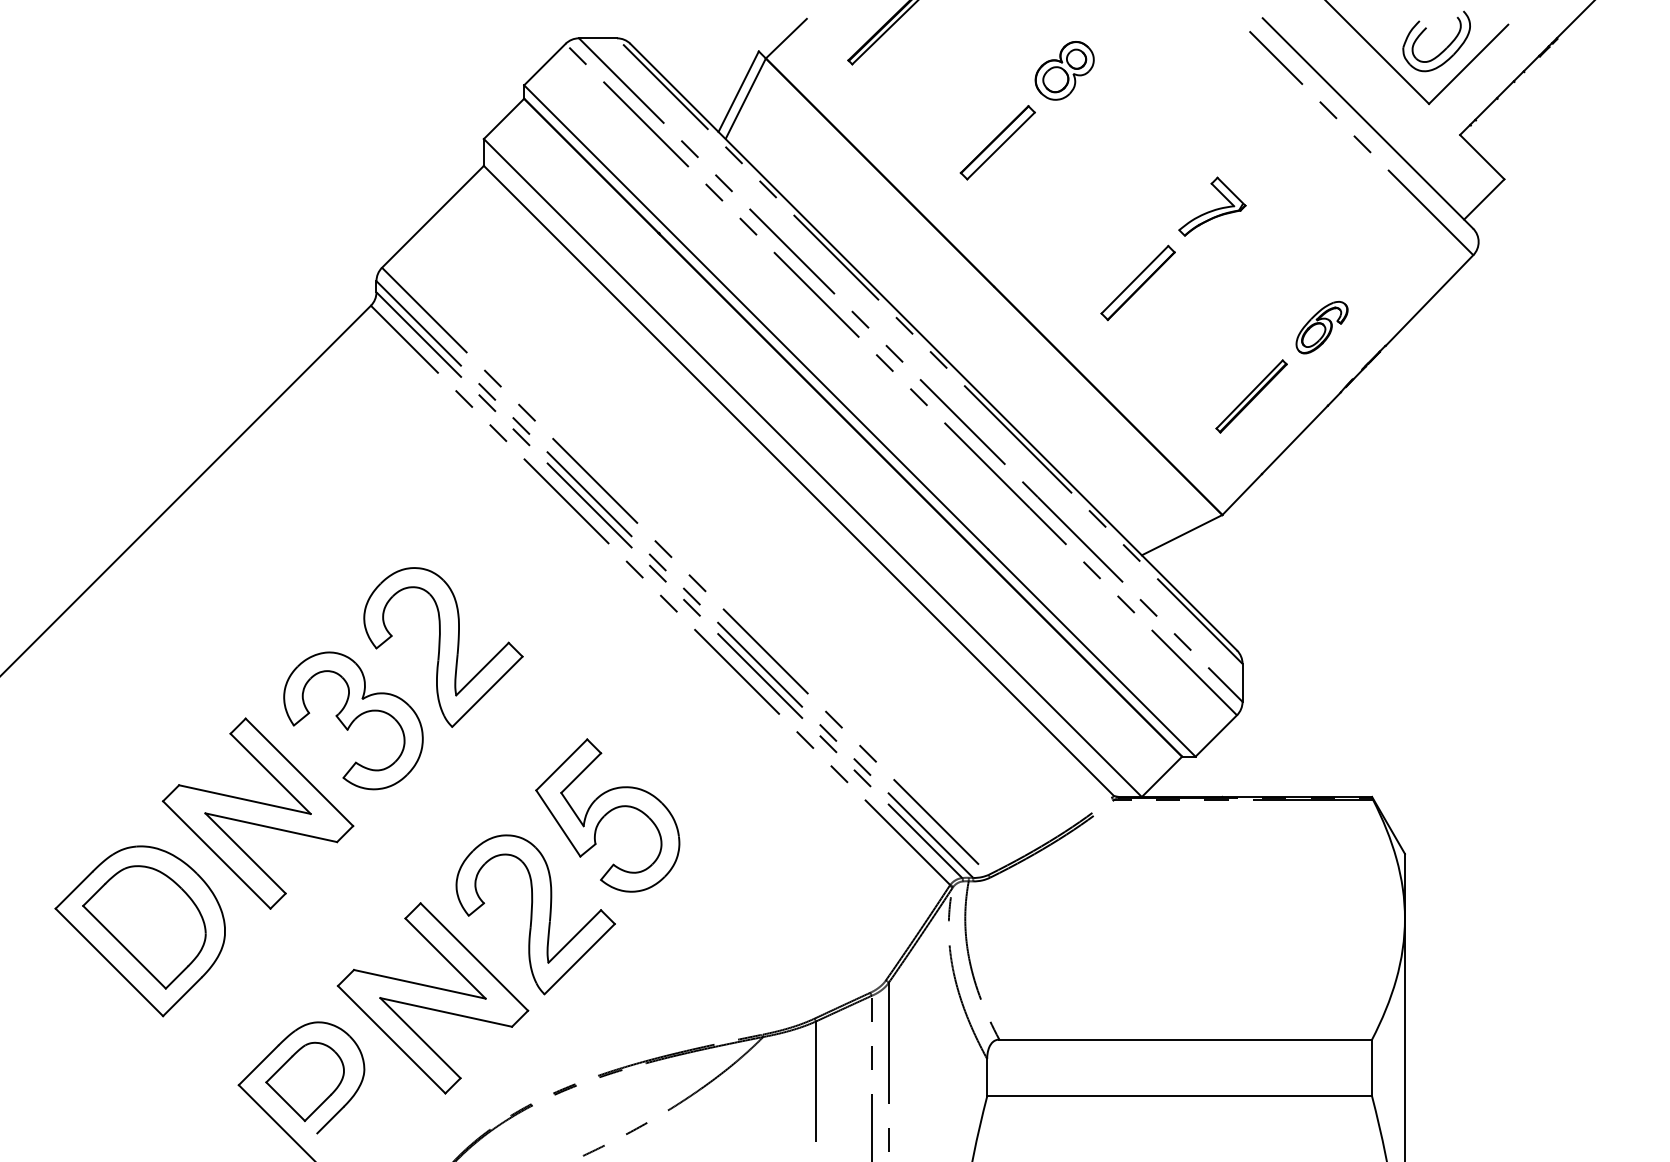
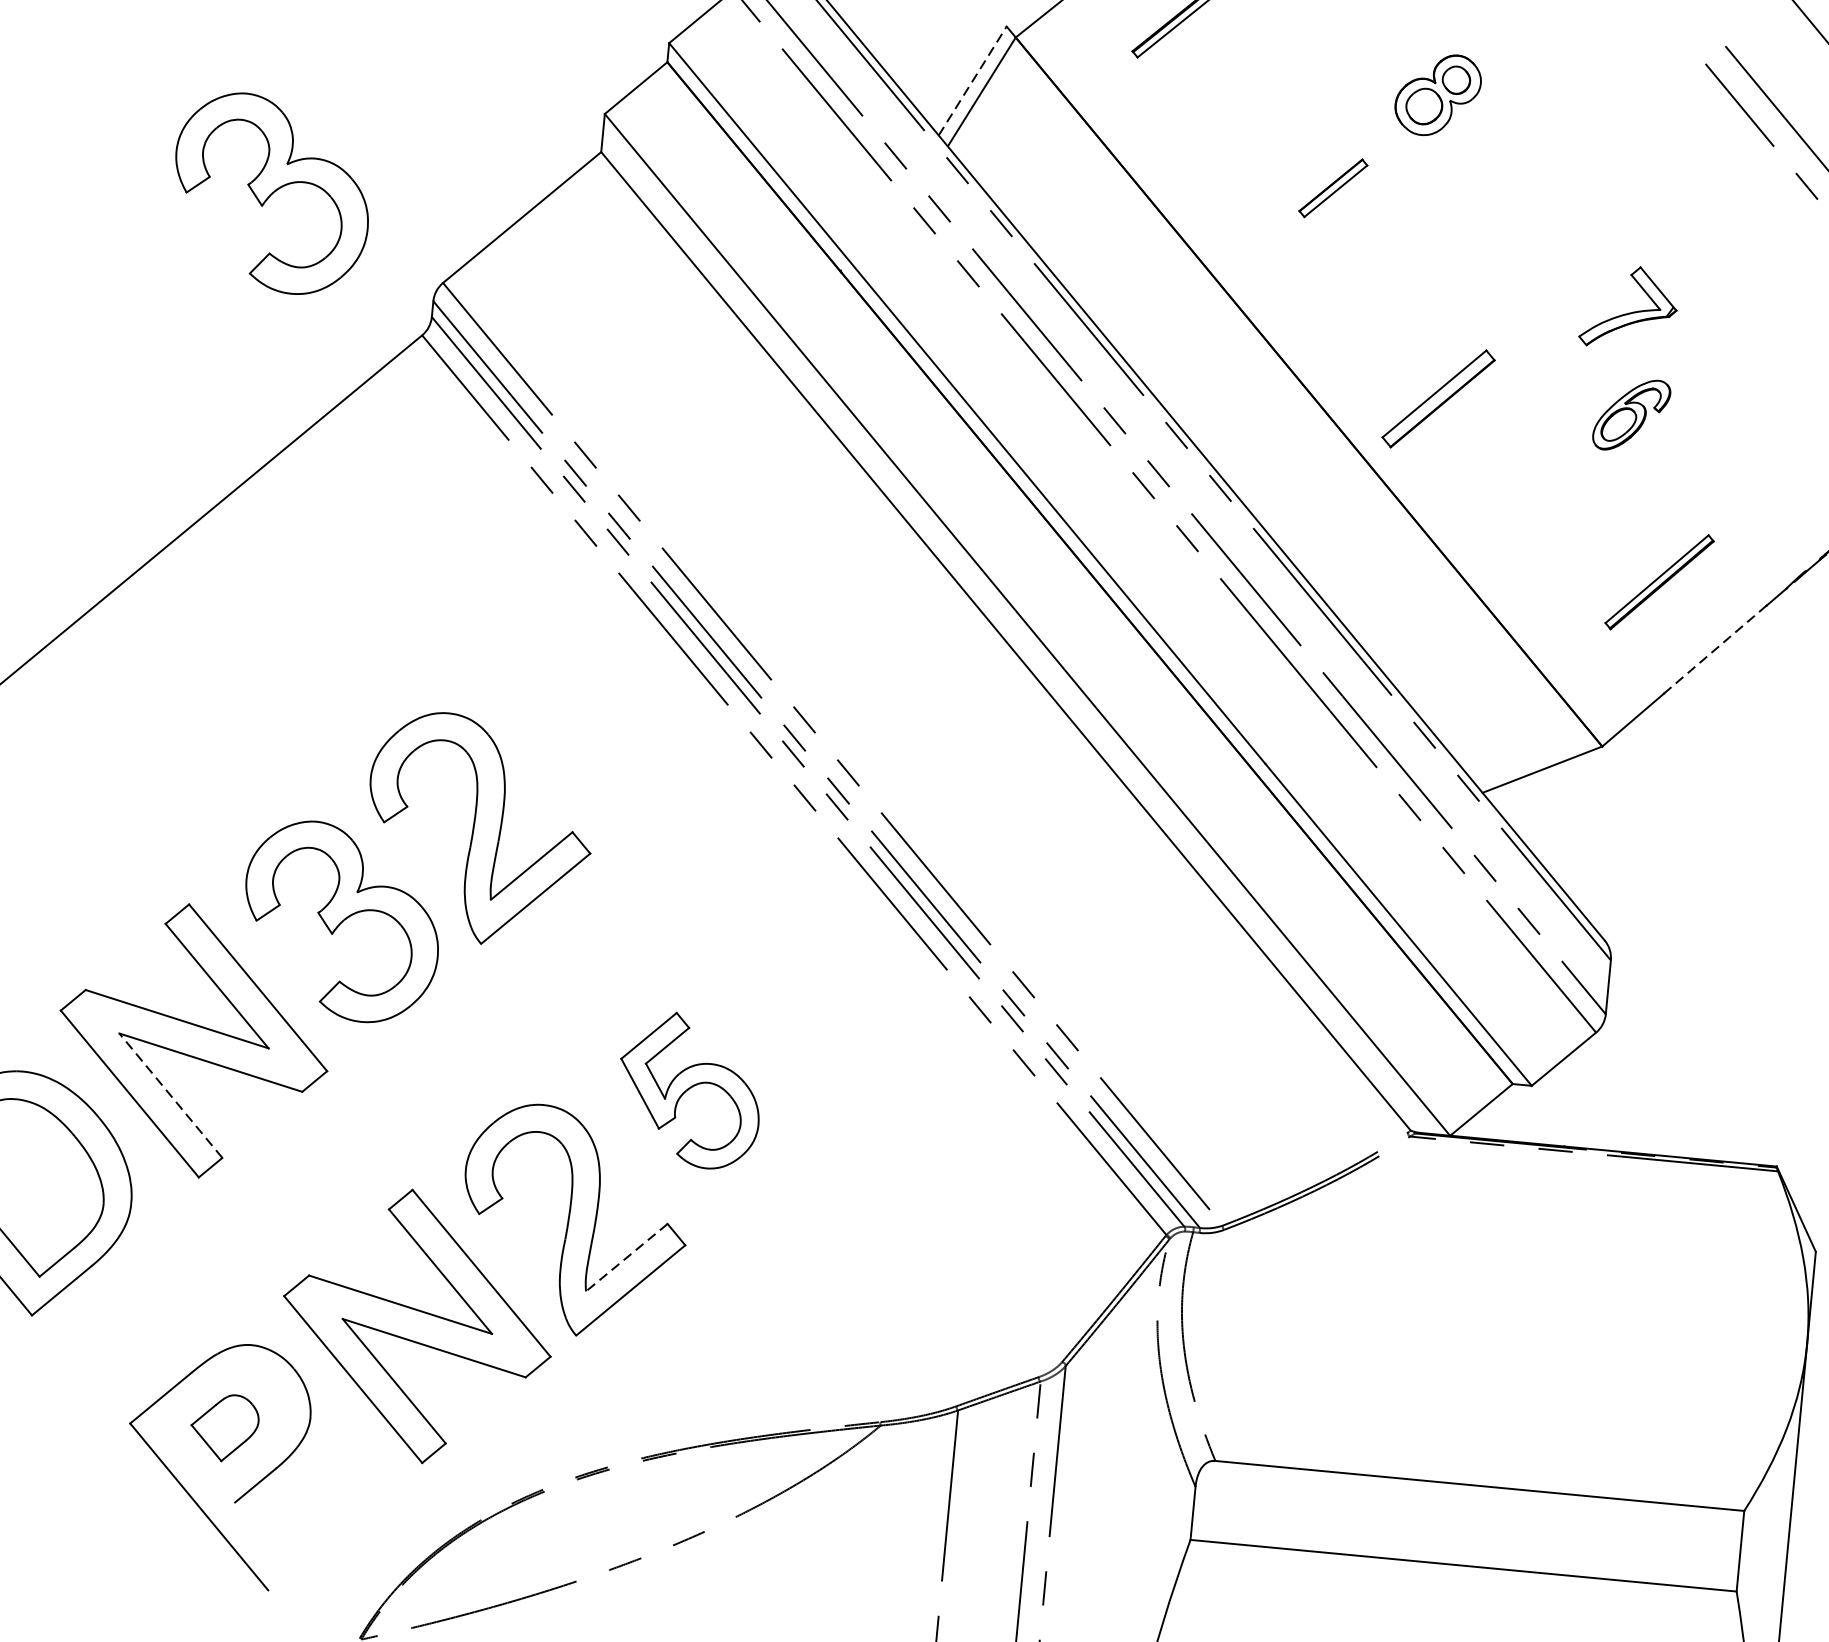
line: (738, 91) -> (972, 80), solid -> dashed
part: (997, 142) -> (1333, 187), size x0.6
part: (256, 216) -> (271, 193), added
part: (1137, 282) -> (1437, 398), moved
part: (1321, 327) -> (1630, 414), moved
line: (1294, 440) -> (1714, 650), solid -> dashed
part: (607, 815) -> (689, 1090), size x0.7
line: (245, 853) -> (170, 1095), solid -> dashed
line: (574, 936) -> (626, 1257), solid -> dashed
part: (304, 1081) -> (223, 1427), size x0.6

